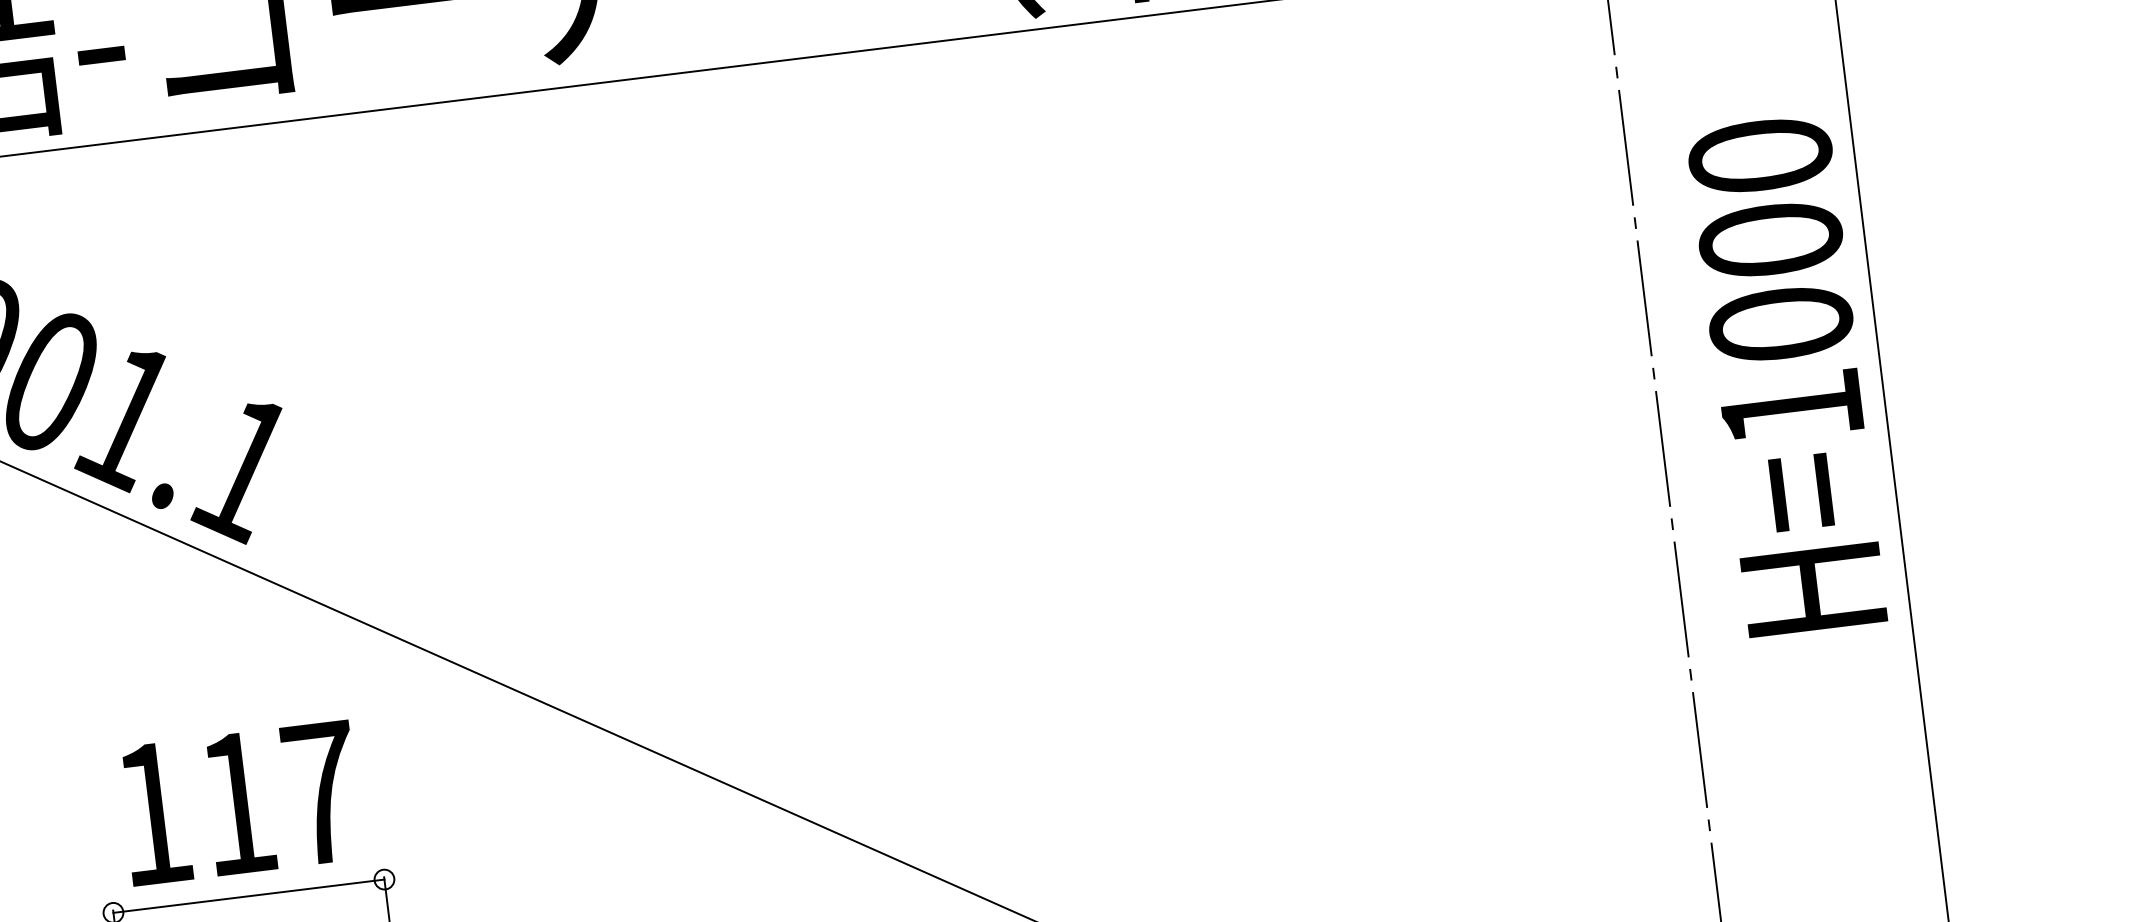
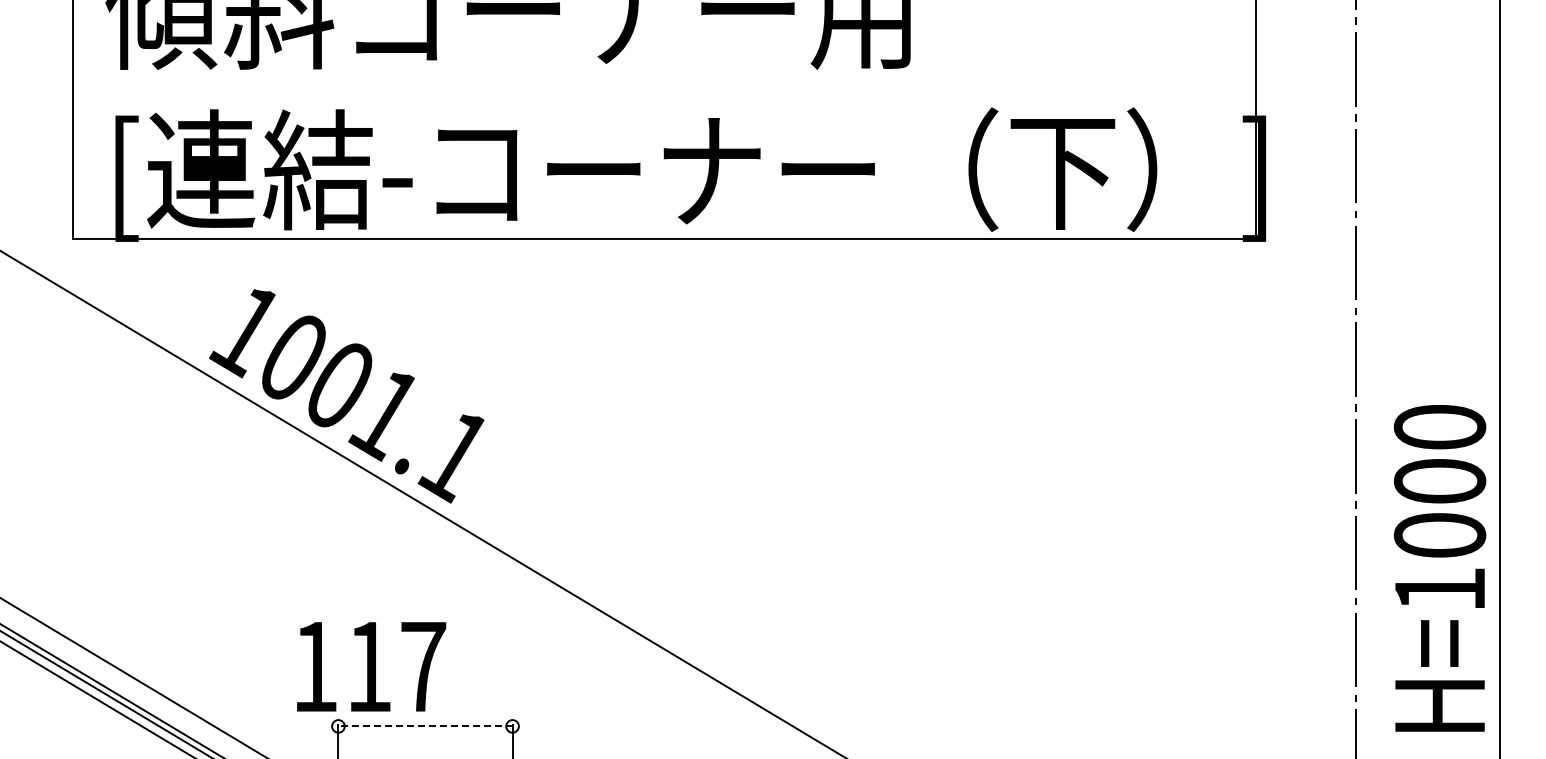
text: (1786, 375) -> (1439, 568), moved
text: (240, 802) -> (371, 666), moved
line: (248, 896) -> (425, 726), solid -> dashed

